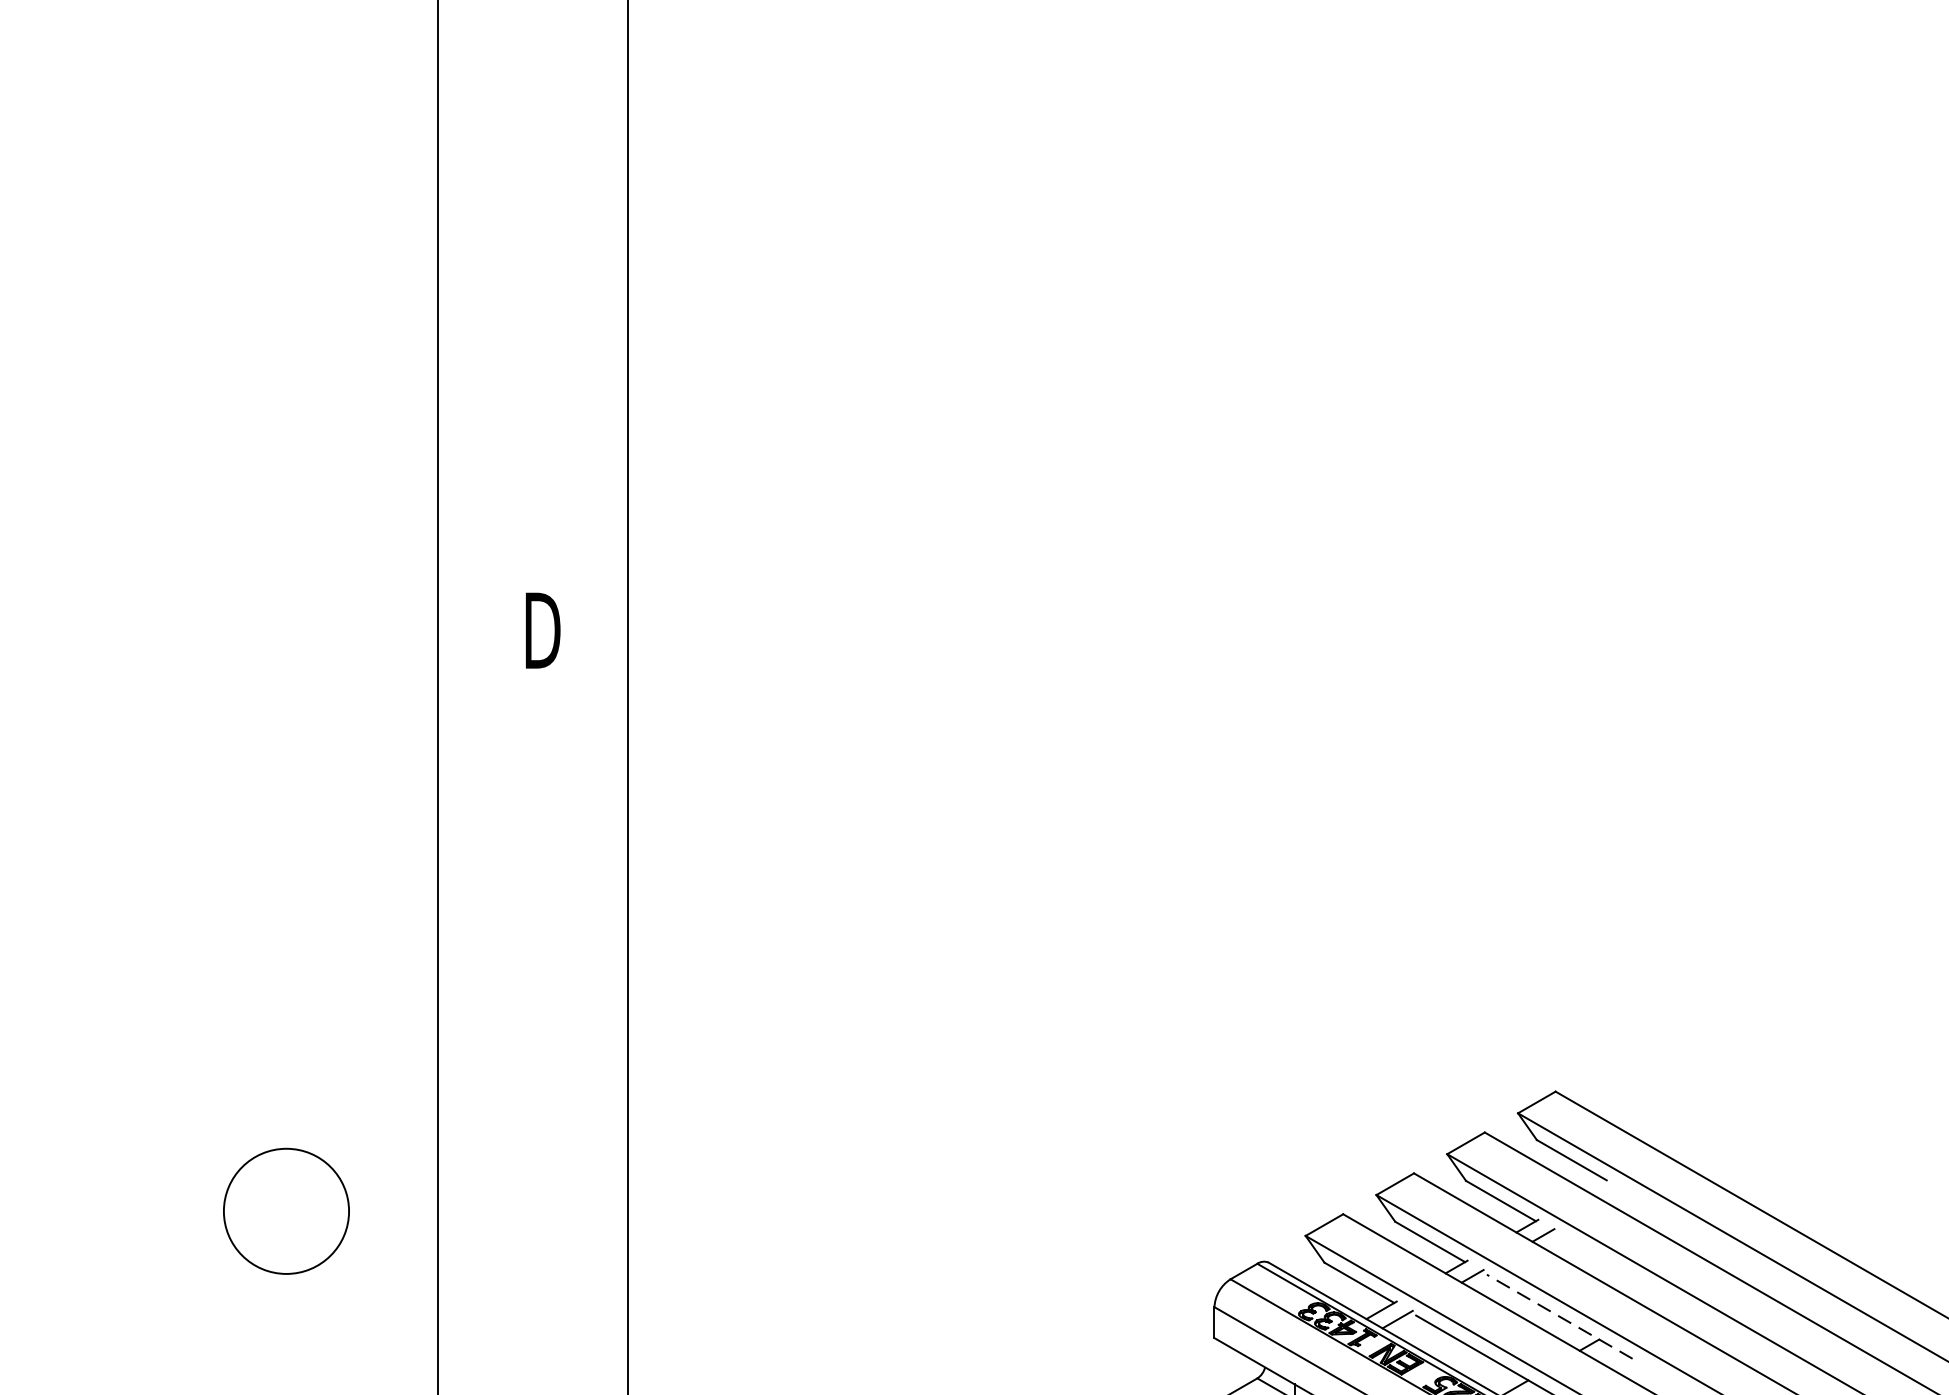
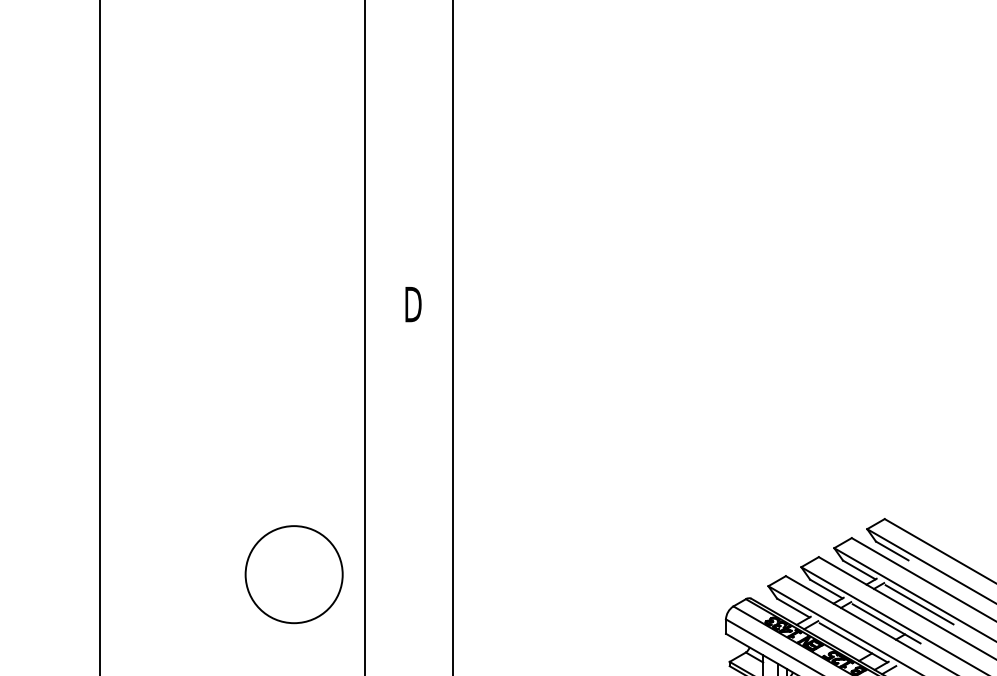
circle: (285, 1210) -> (293, 574), size x1.67
line: (1630, 1275) -> (919, 604), added
line: (1559, 1316) -> (886, 623), dashed -> solid

